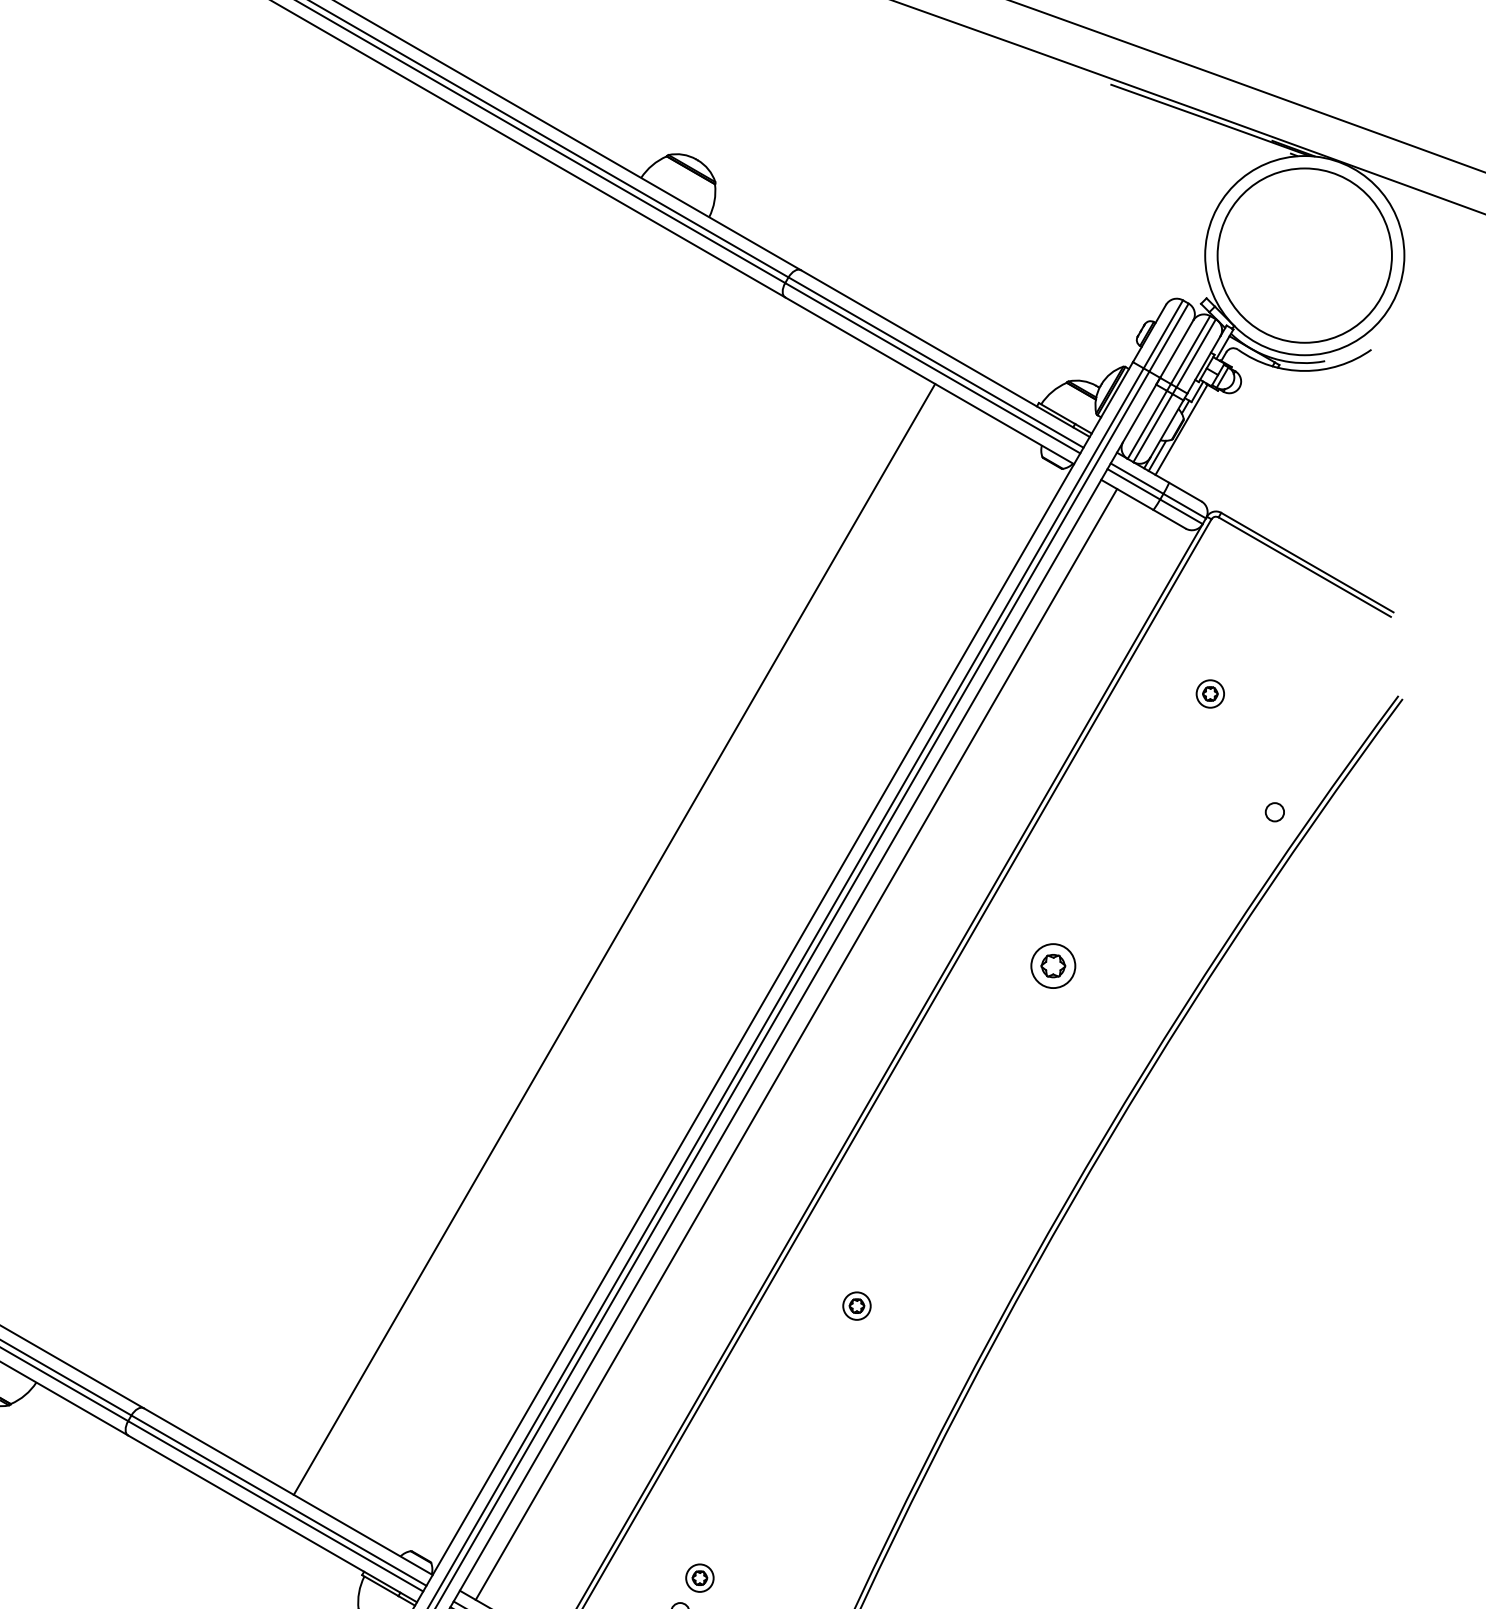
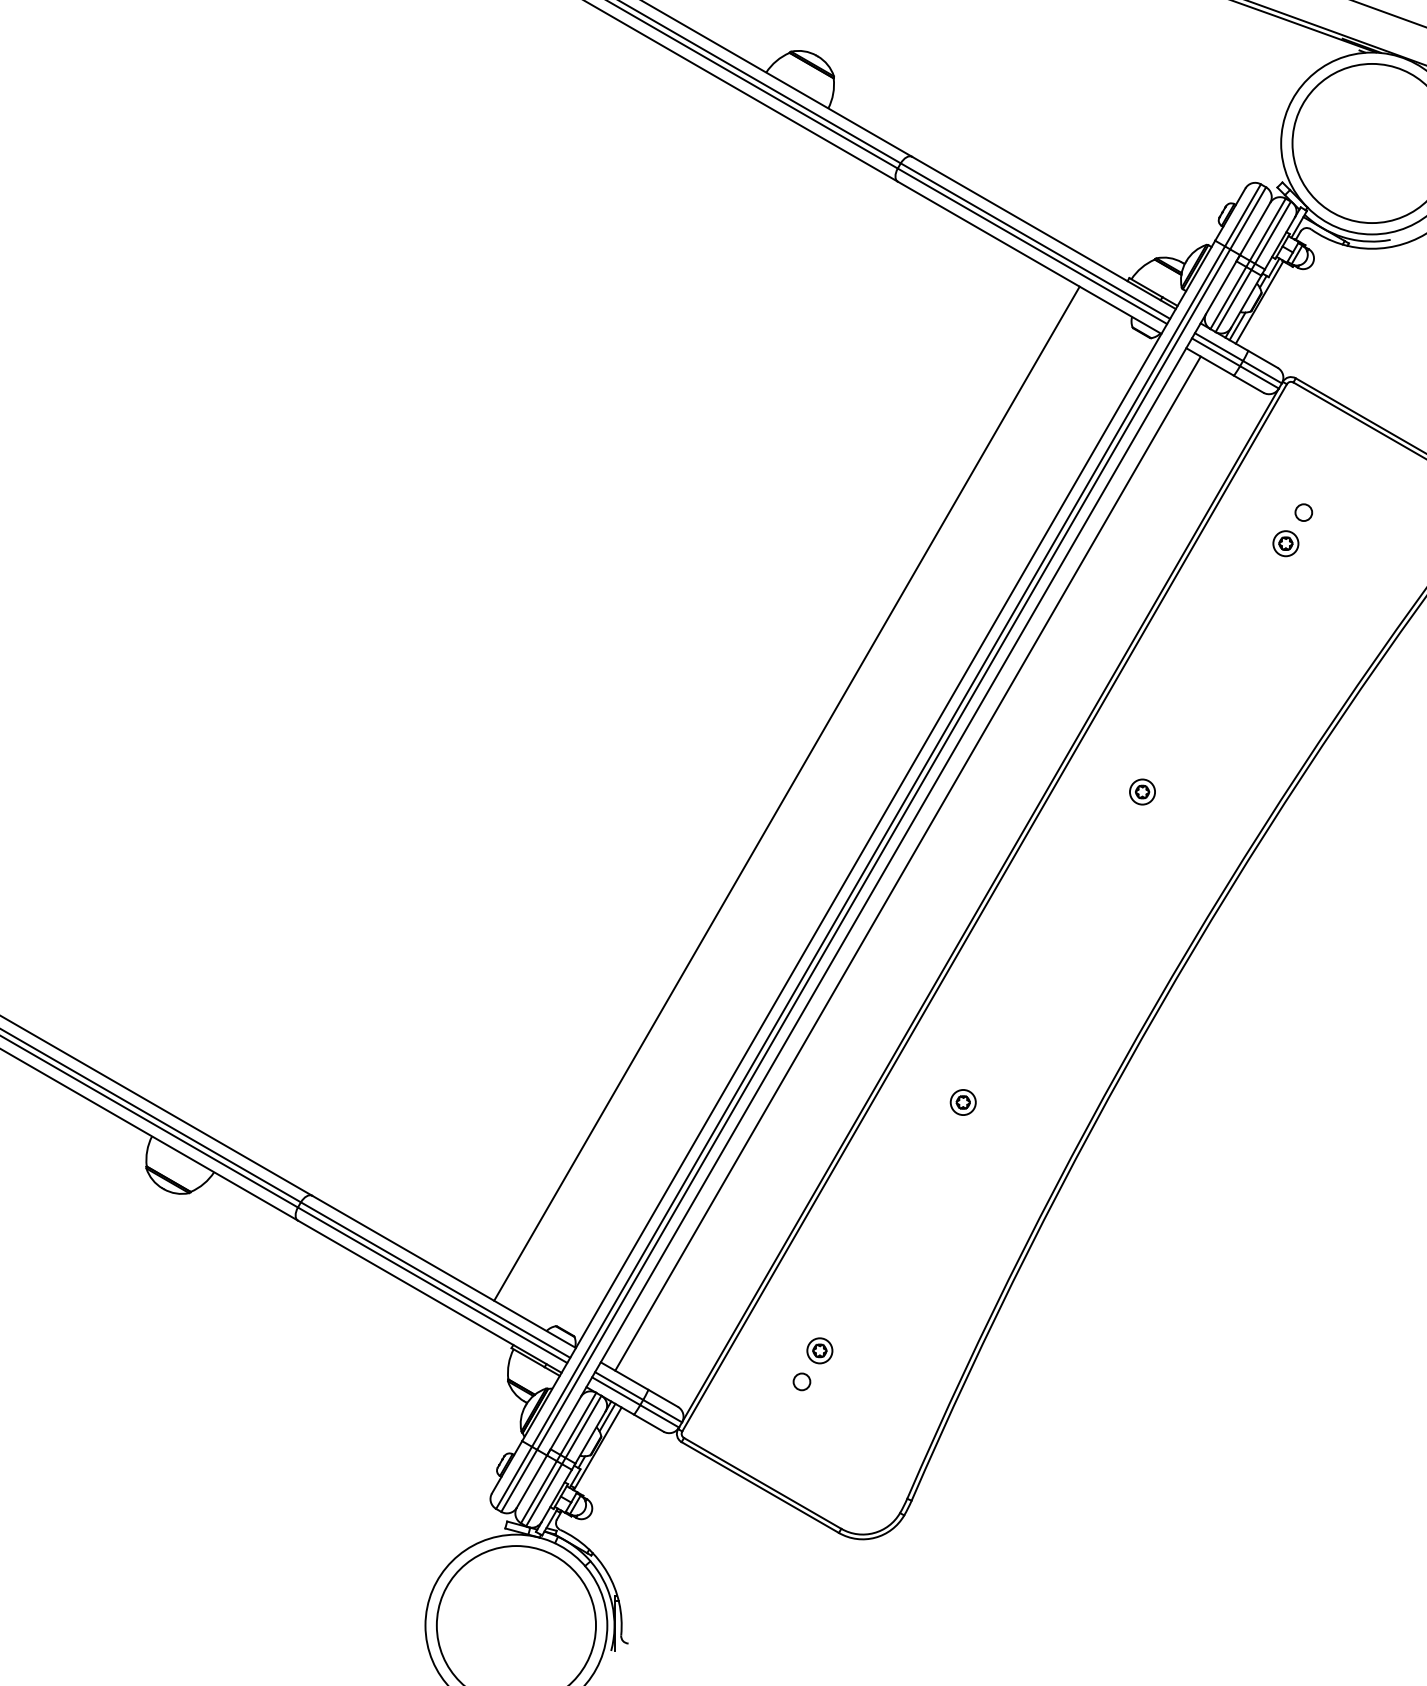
circle: (1274, 812) -> (1303, 512), moved
line: (614, 939) -> (786, 793), moved
part: (1053, 965) -> (1142, 791), size x0.62

